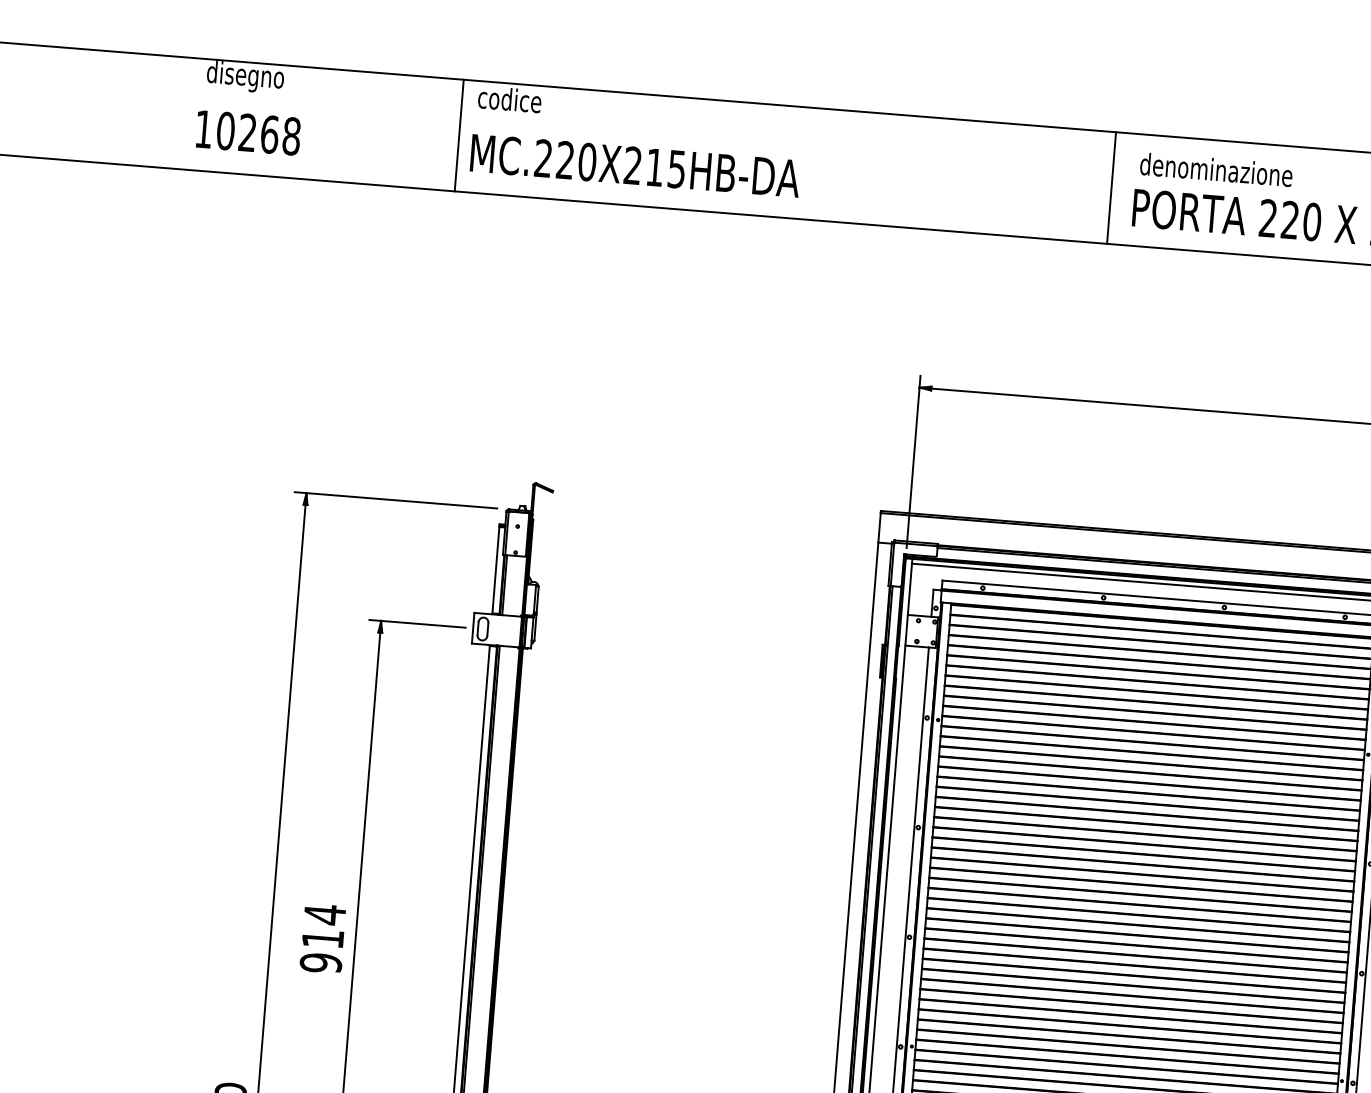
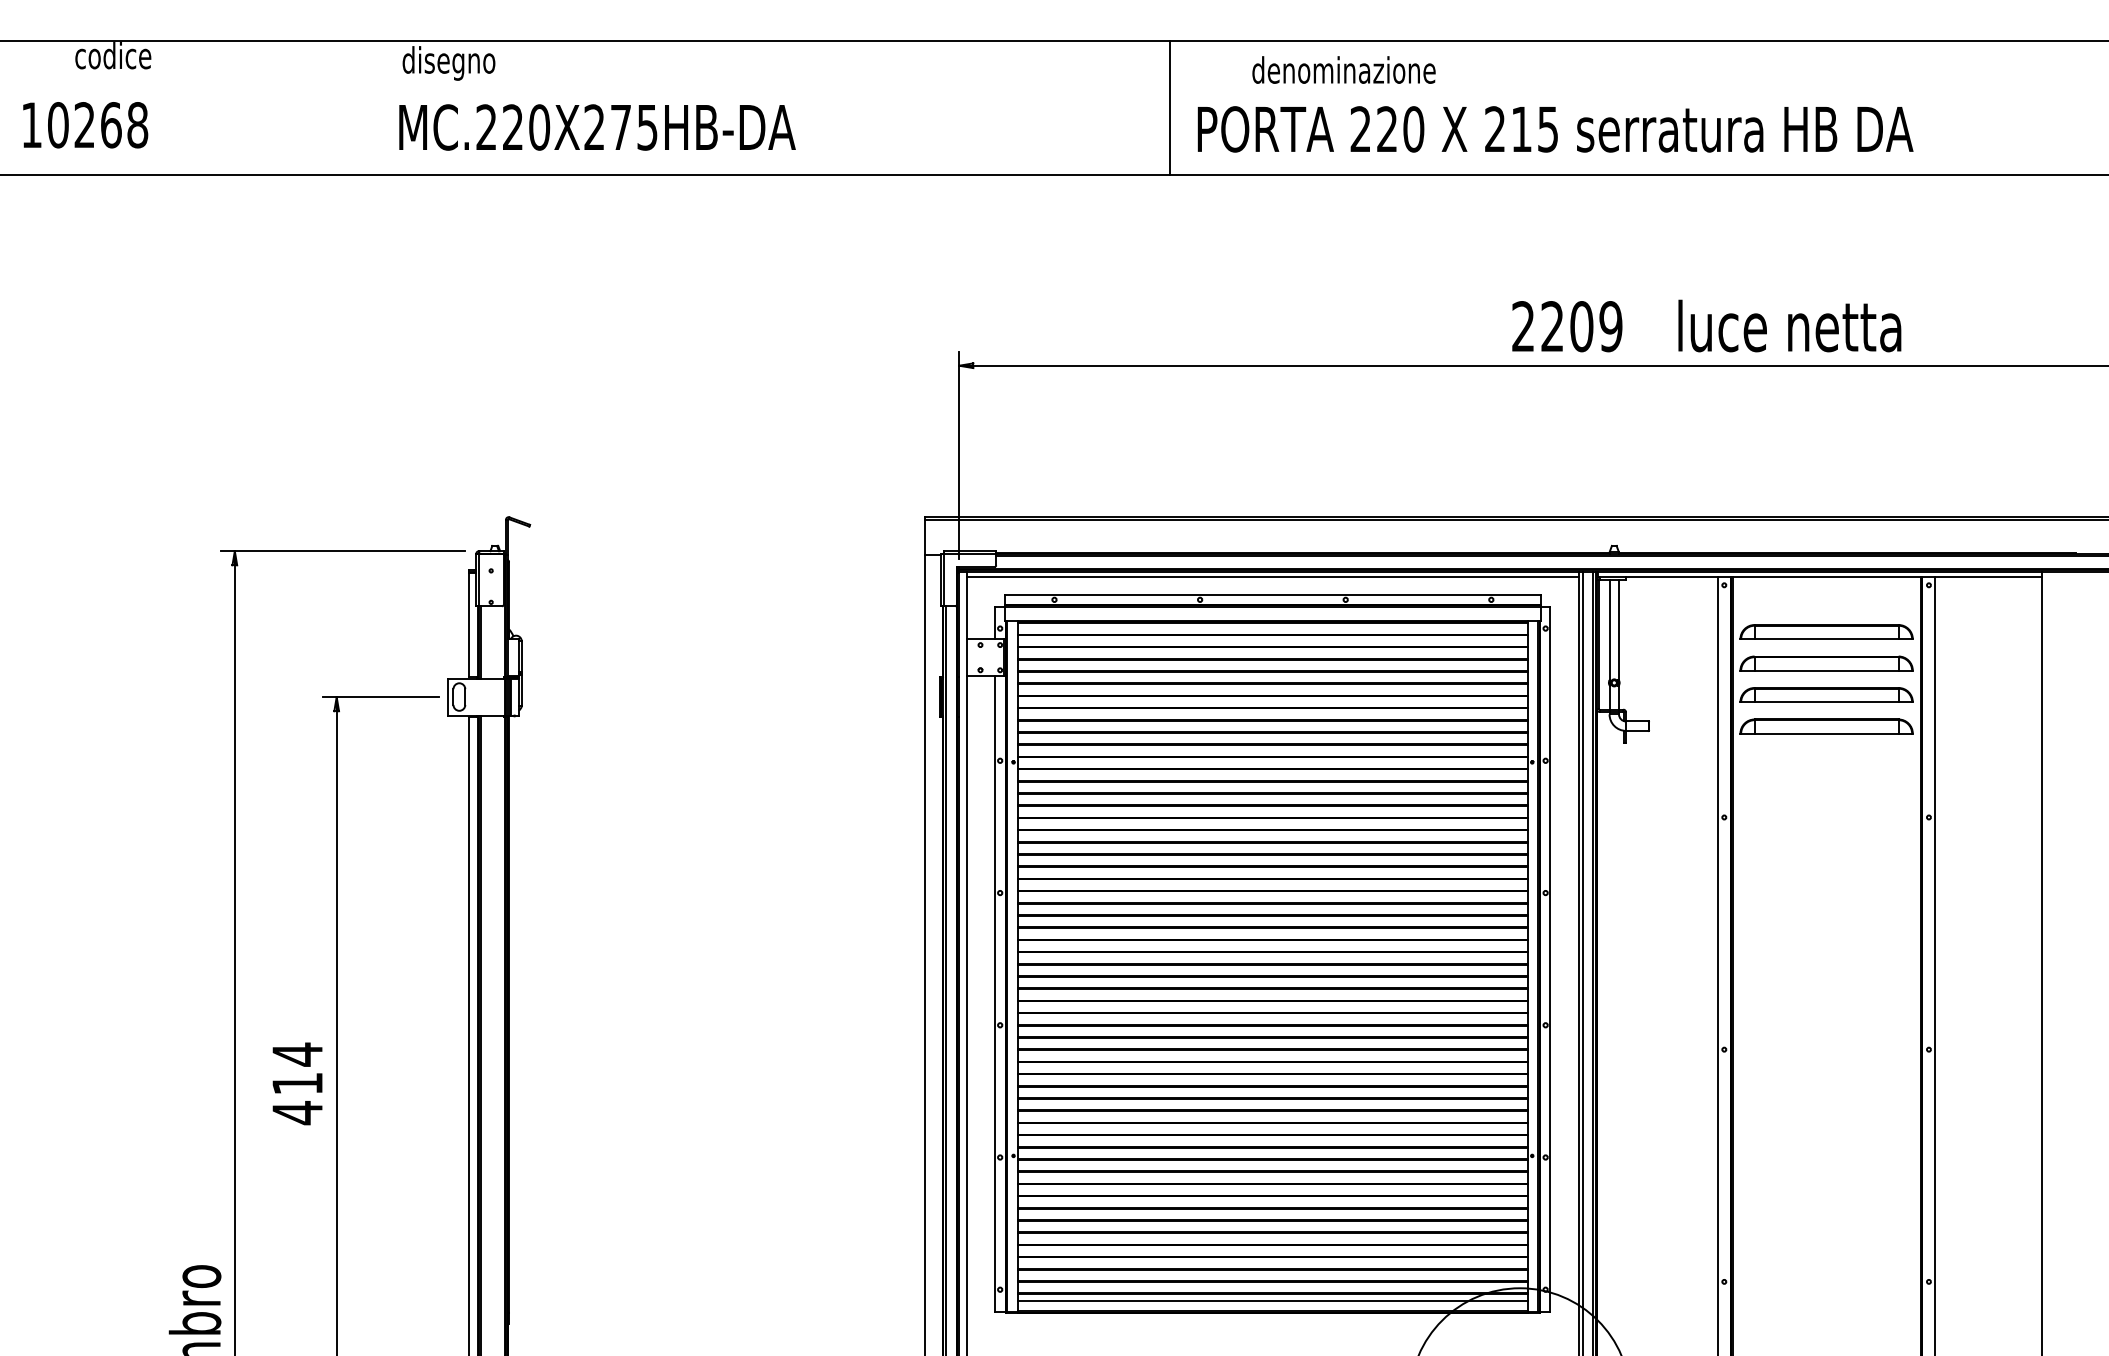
text: (245, 77) -> (121, 59), disegno -> codice
text: (517, 103) -> (449, 63), codice -> disegno
text: (248, 133) -> (85, 125), moved
line: (459, 135) -> (383, 107), removed
text: (654, 167) -> (620, 127), MC.220X215HB-DA -> MC.220X275HB-DA
text: (1216, 169) -> (1343, 69), moved
text: (320, 963) -> (297, 1113), 914 -> 414

